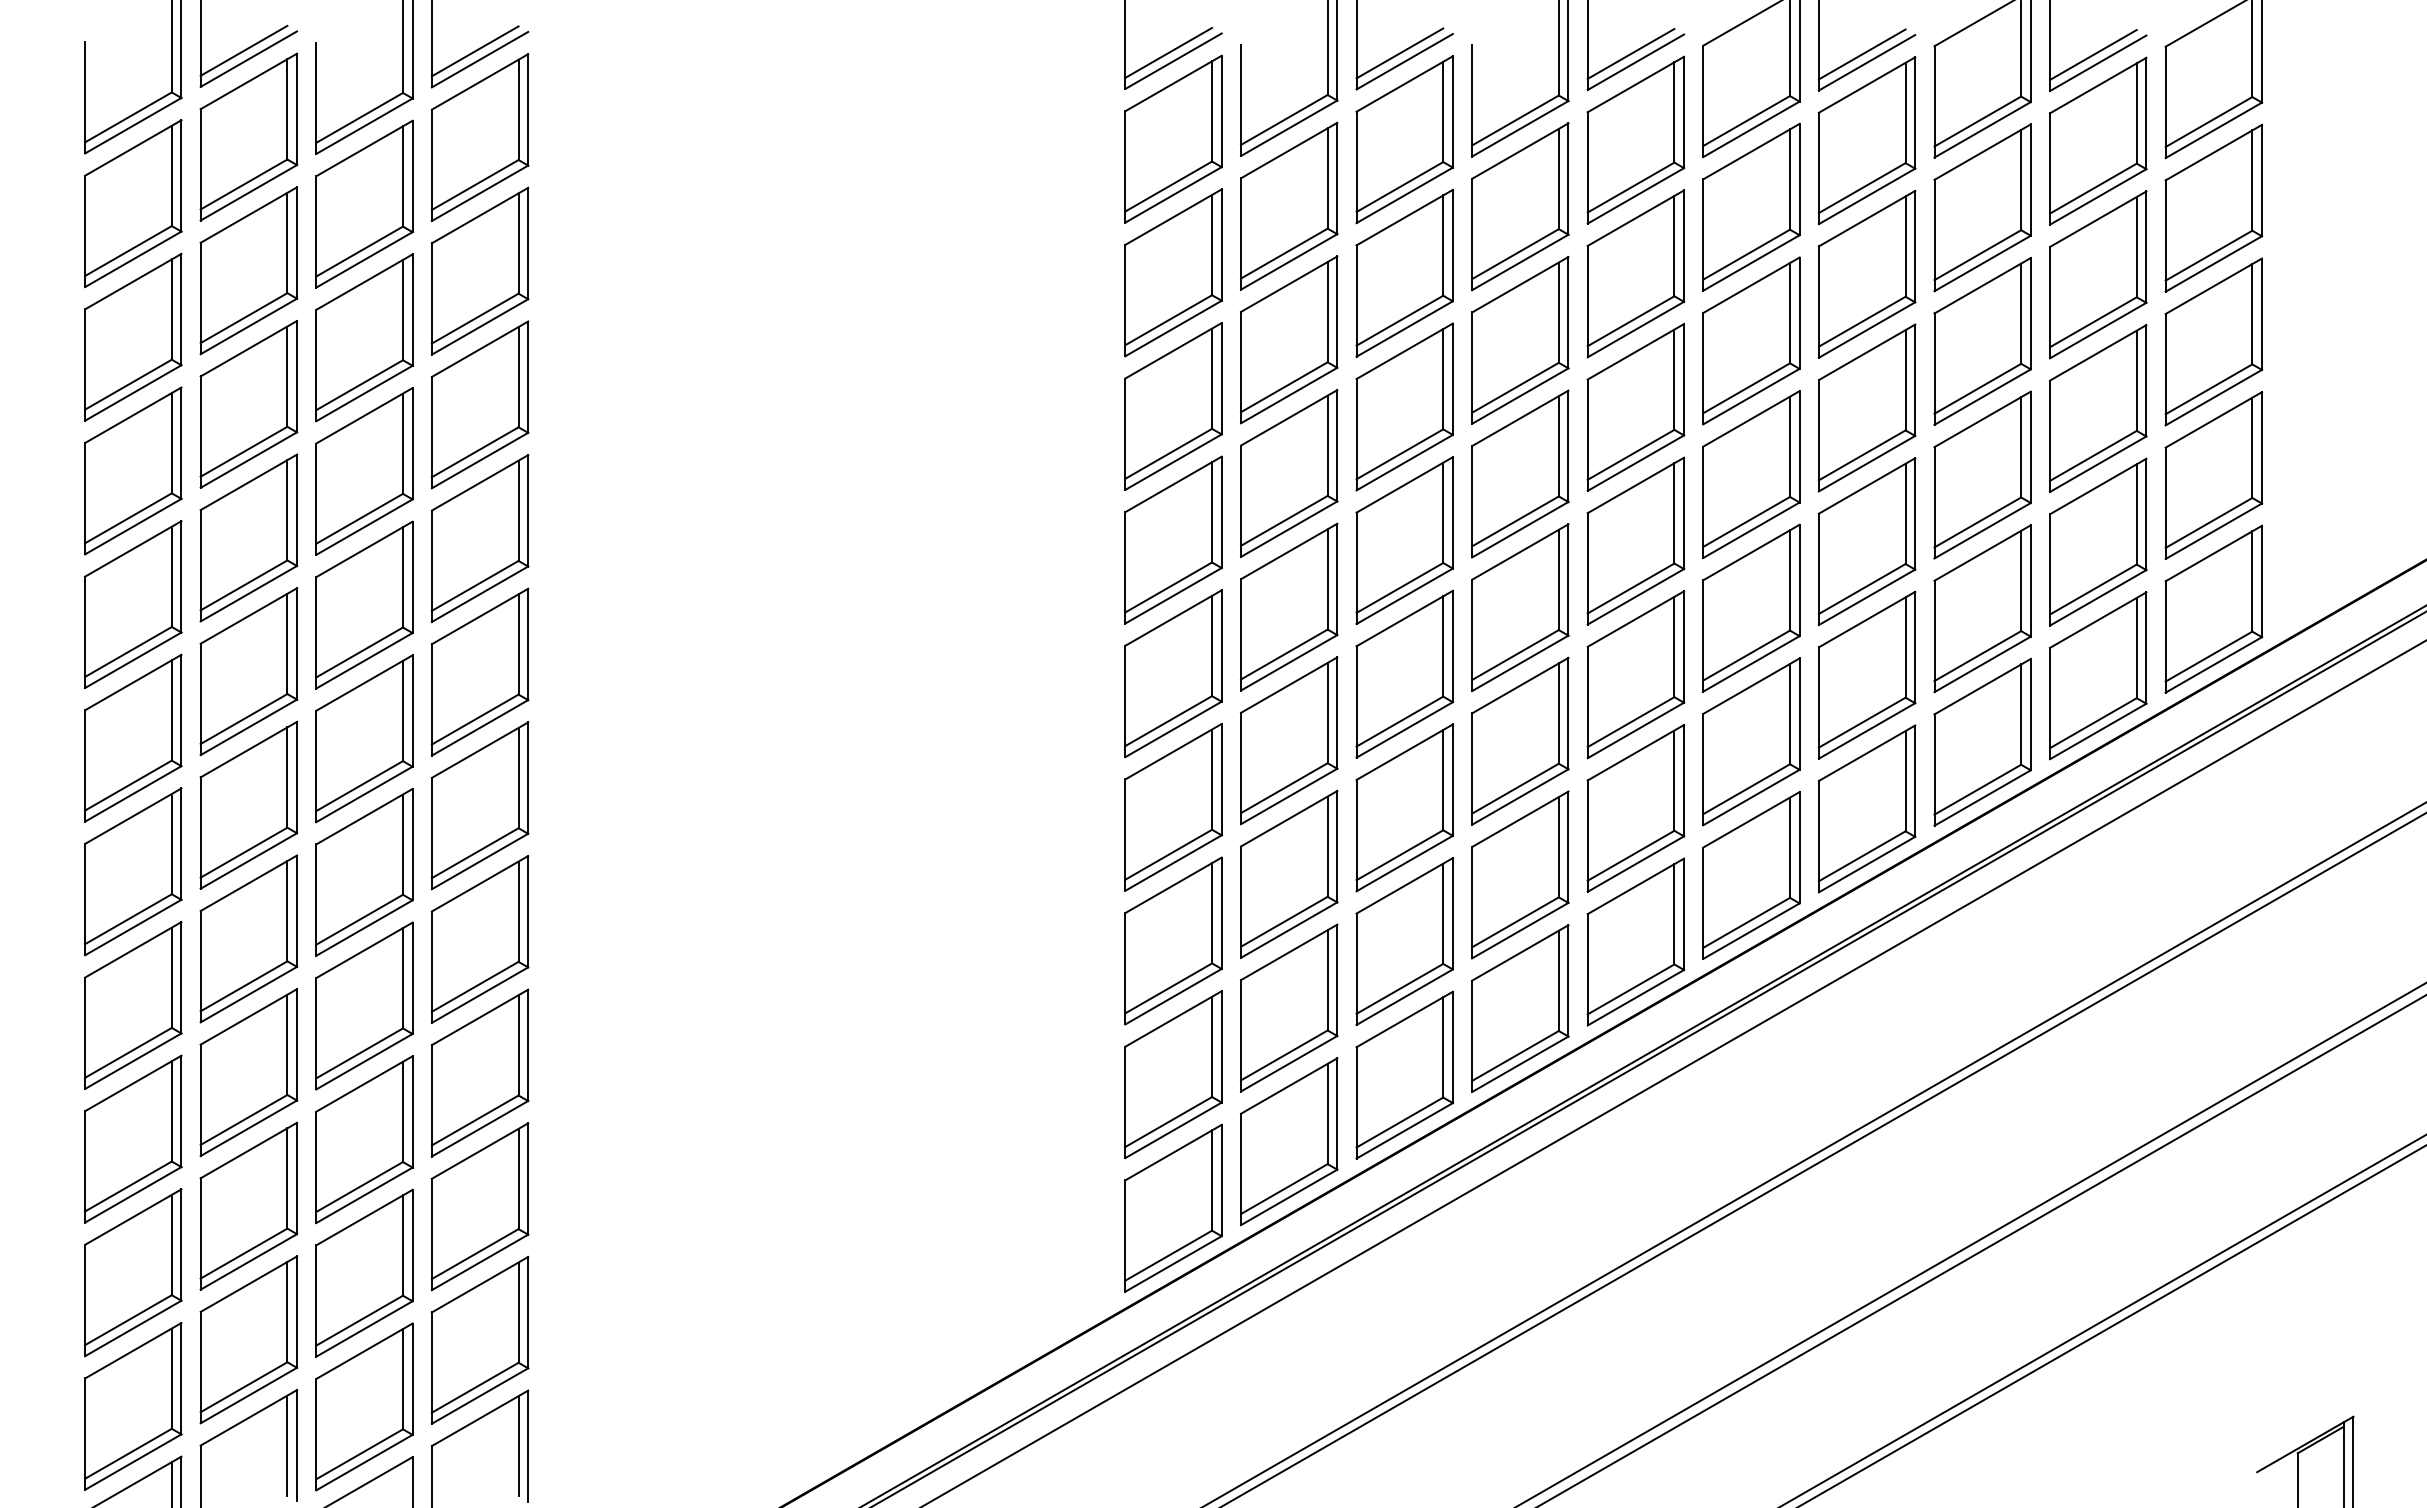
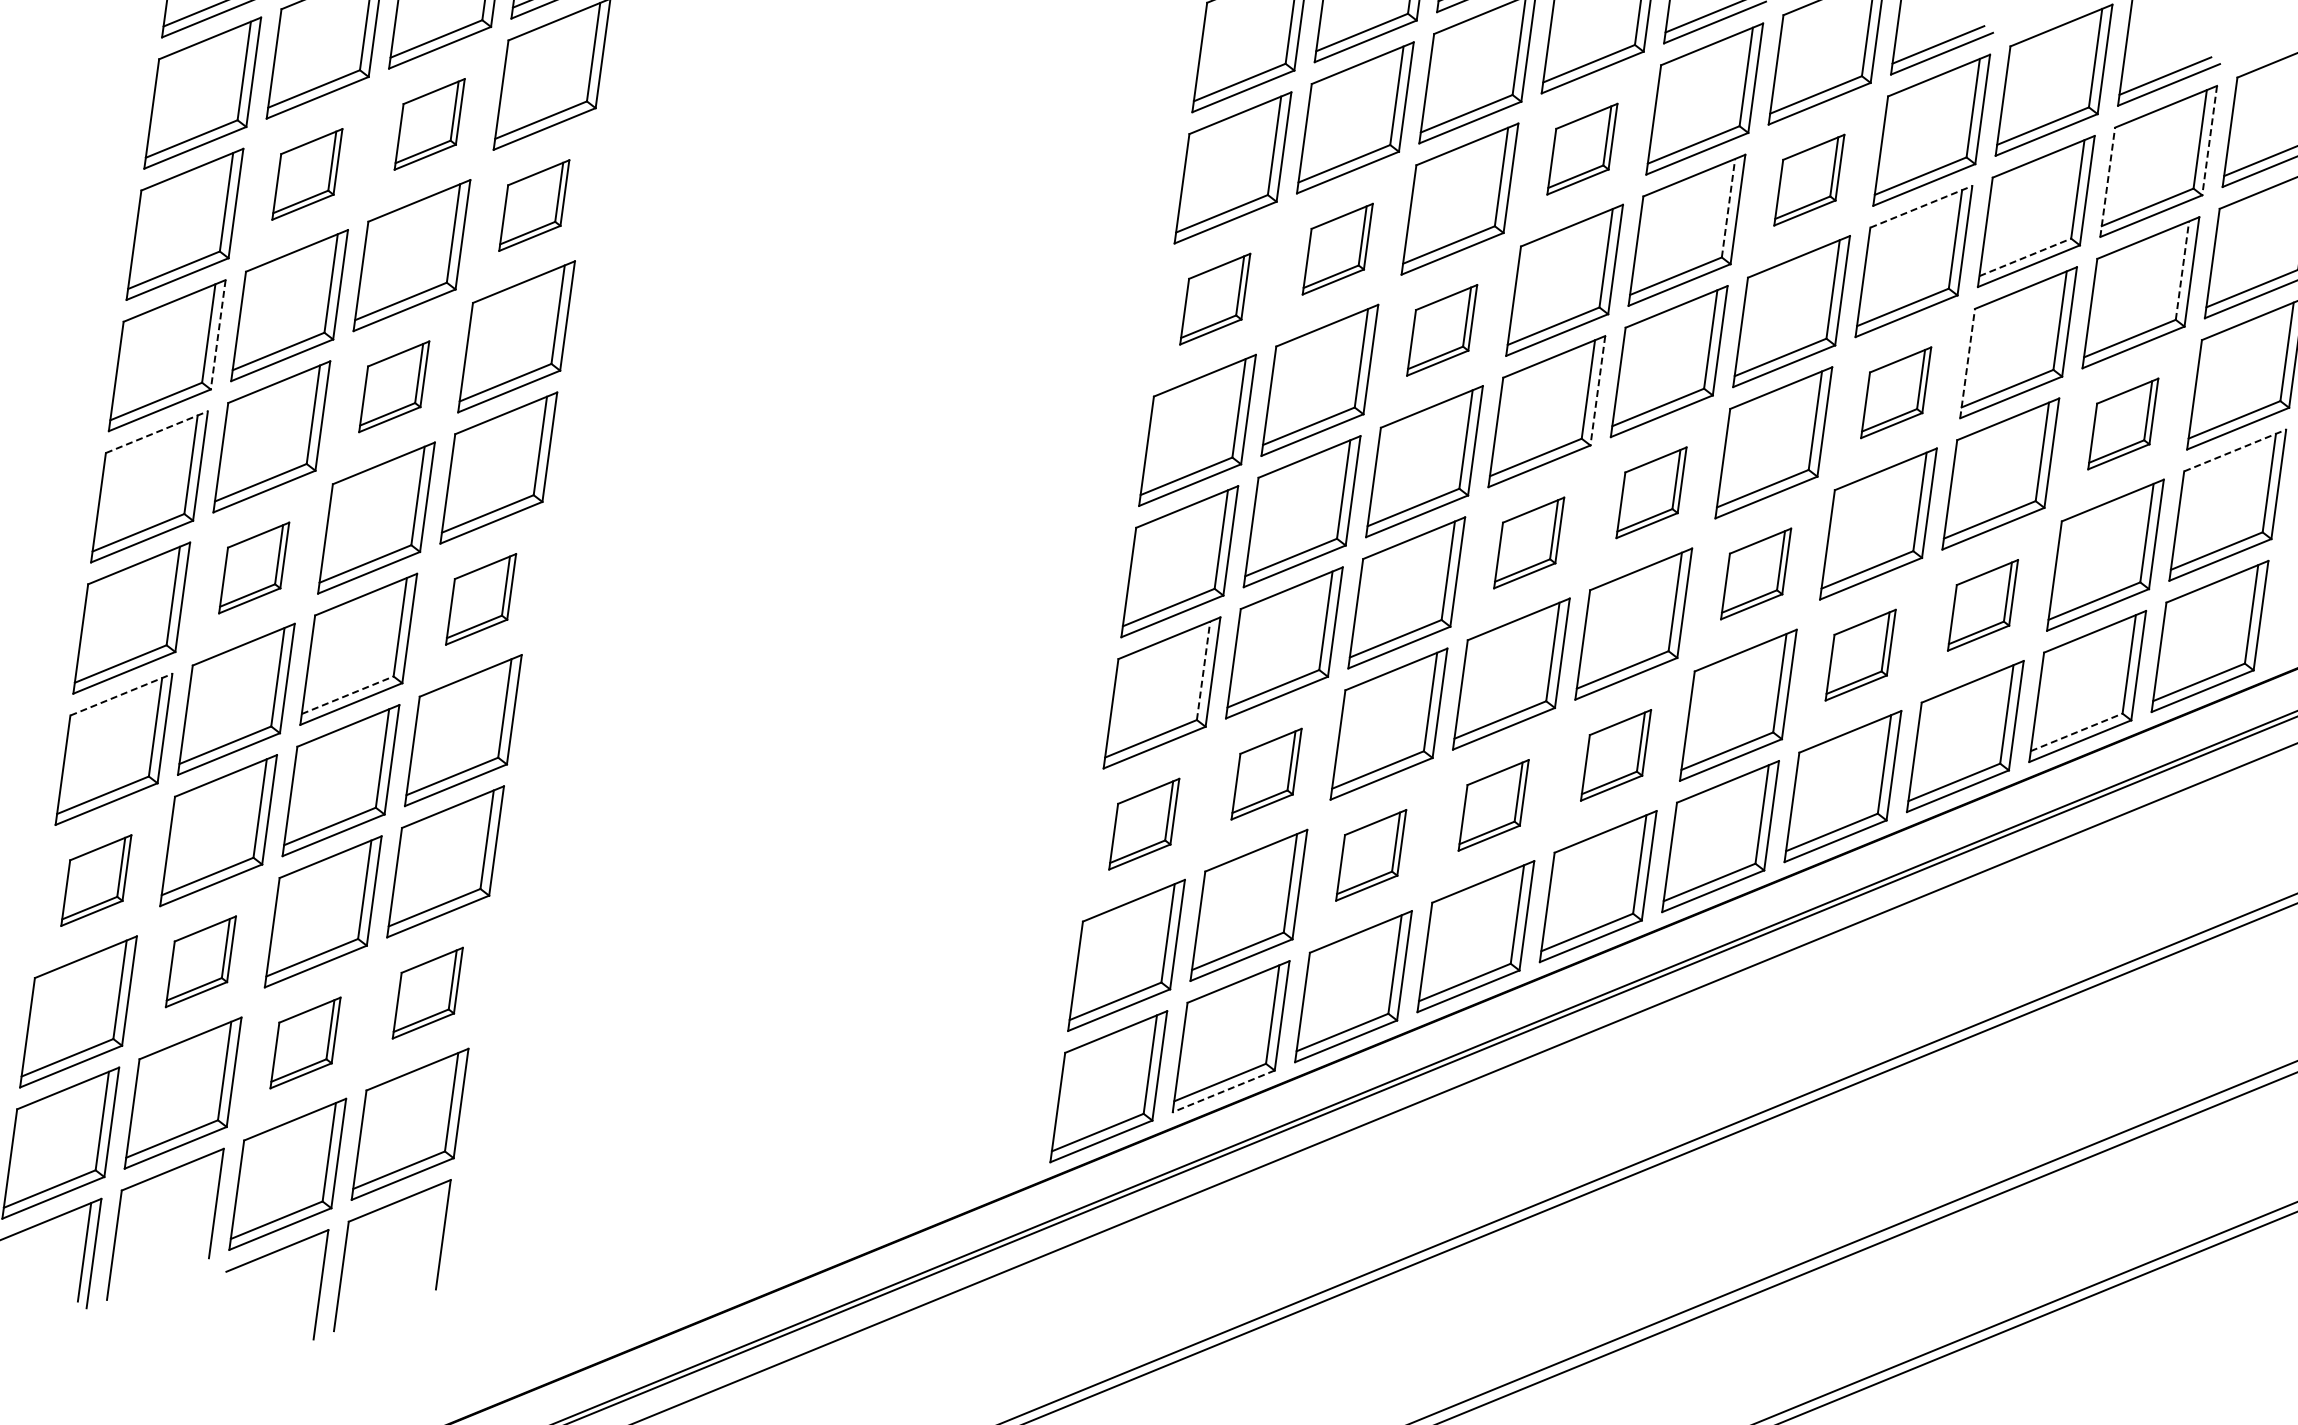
line: (2146, 113) -> (2209, 140), solid -> dashed
line: (2050, 168) -> (2108, 181), solid -> dashed
part: (1520, 206) -> (1582, 148), size x0.6
part: (1751, 206) -> (1809, 179), size x0.6
line: (1867, 218) -> (1921, 206), solid -> dashed
line: (1674, 245) -> (1728, 207), solid -> dashed
line: (2136, 246) -> (2182, 269), solid -> dashed
line: (1978, 254) -> (2026, 256), solid -> dashed
part: (364, 337) -> (429, 124), size x0.6
part: (1289, 339) -> (1338, 248), size x0.6
line: (1934, 369) -> (1967, 363), solid -> dashed
part: (248, 404) -> (306, 174), size x0.6
part: (479, 404) -> (533, 205), size x0.6
part: (1173, 406) -> (1215, 299), size x0.6
part: (1404, 406) -> (1442, 329), size x0.6
part: (1866, 407) -> (1895, 392), size x0.6
part: (2098, 408) -> (2123, 424), size x0.6
line: (2213, 419) -> (2234, 450), solid -> dashed
line: (1568, 446) -> (1597, 390), solid -> dashed
part: (1635, 540) -> (1651, 492), size x0.6
line: (181, 576) -> (218, 334), solid -> dashed
part: (364, 604) -> (394, 386), size x0.6
part: (1520, 607) -> (1529, 542), size x0.6
part: (1751, 607) -> (1756, 573), size x0.6
part: (1982, 608) -> (1982, 605), size x0.6
part: (1866, 674) -> (1860, 654), size x0.6
line: (133, 682) -> (157, 432), solid -> dashed
line: (2093, 722) -> (2076, 731), solid -> dashed
line: (1212, 779) -> (1203, 670), solid -> dashed
part: (248, 804) -> (253, 567), size x0.6
part: (479, 805) -> (480, 598), size x0.6
part: (1635, 808) -> (1615, 755), size x0.6
part: (1288, 874) -> (1266, 774), size x0.6
part: (1520, 874) -> (1493, 804), size x0.6
line: (360, 919) -> (348, 695), solid -> dashed
part: (1173, 940) -> (1144, 823), size x0.6
part: (1404, 941) -> (1371, 855), size x0.6
line: (133, 949) -> (121, 694), solid -> dashed
part: (133, 1138) -> (96, 880), size x0.6
line: (1289, 1197) -> (1224, 1091), solid -> dashed
part: (248, 1205) -> (200, 961), size x0.6
part: (479, 1206) -> (427, 992), size x0.6
part: (364, 1272) -> (305, 1042), size x0.6
line: (287, 1445) -> (207, 1202), removed
line: (518, 1446) -> (433, 1233), removed

